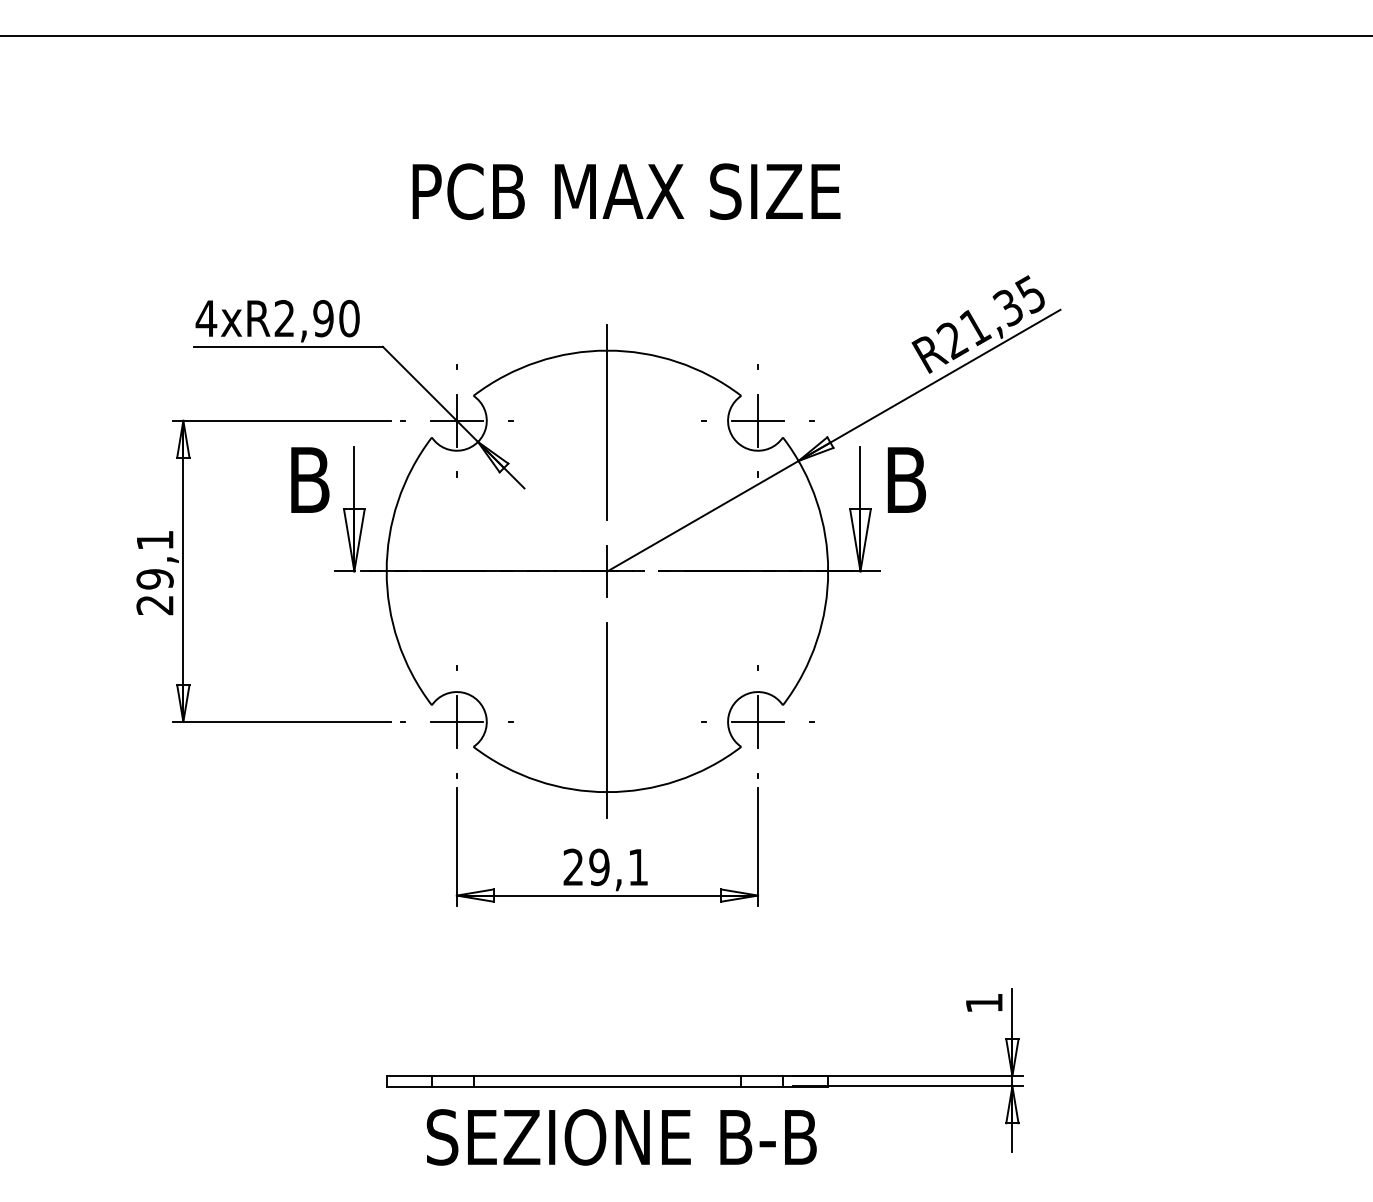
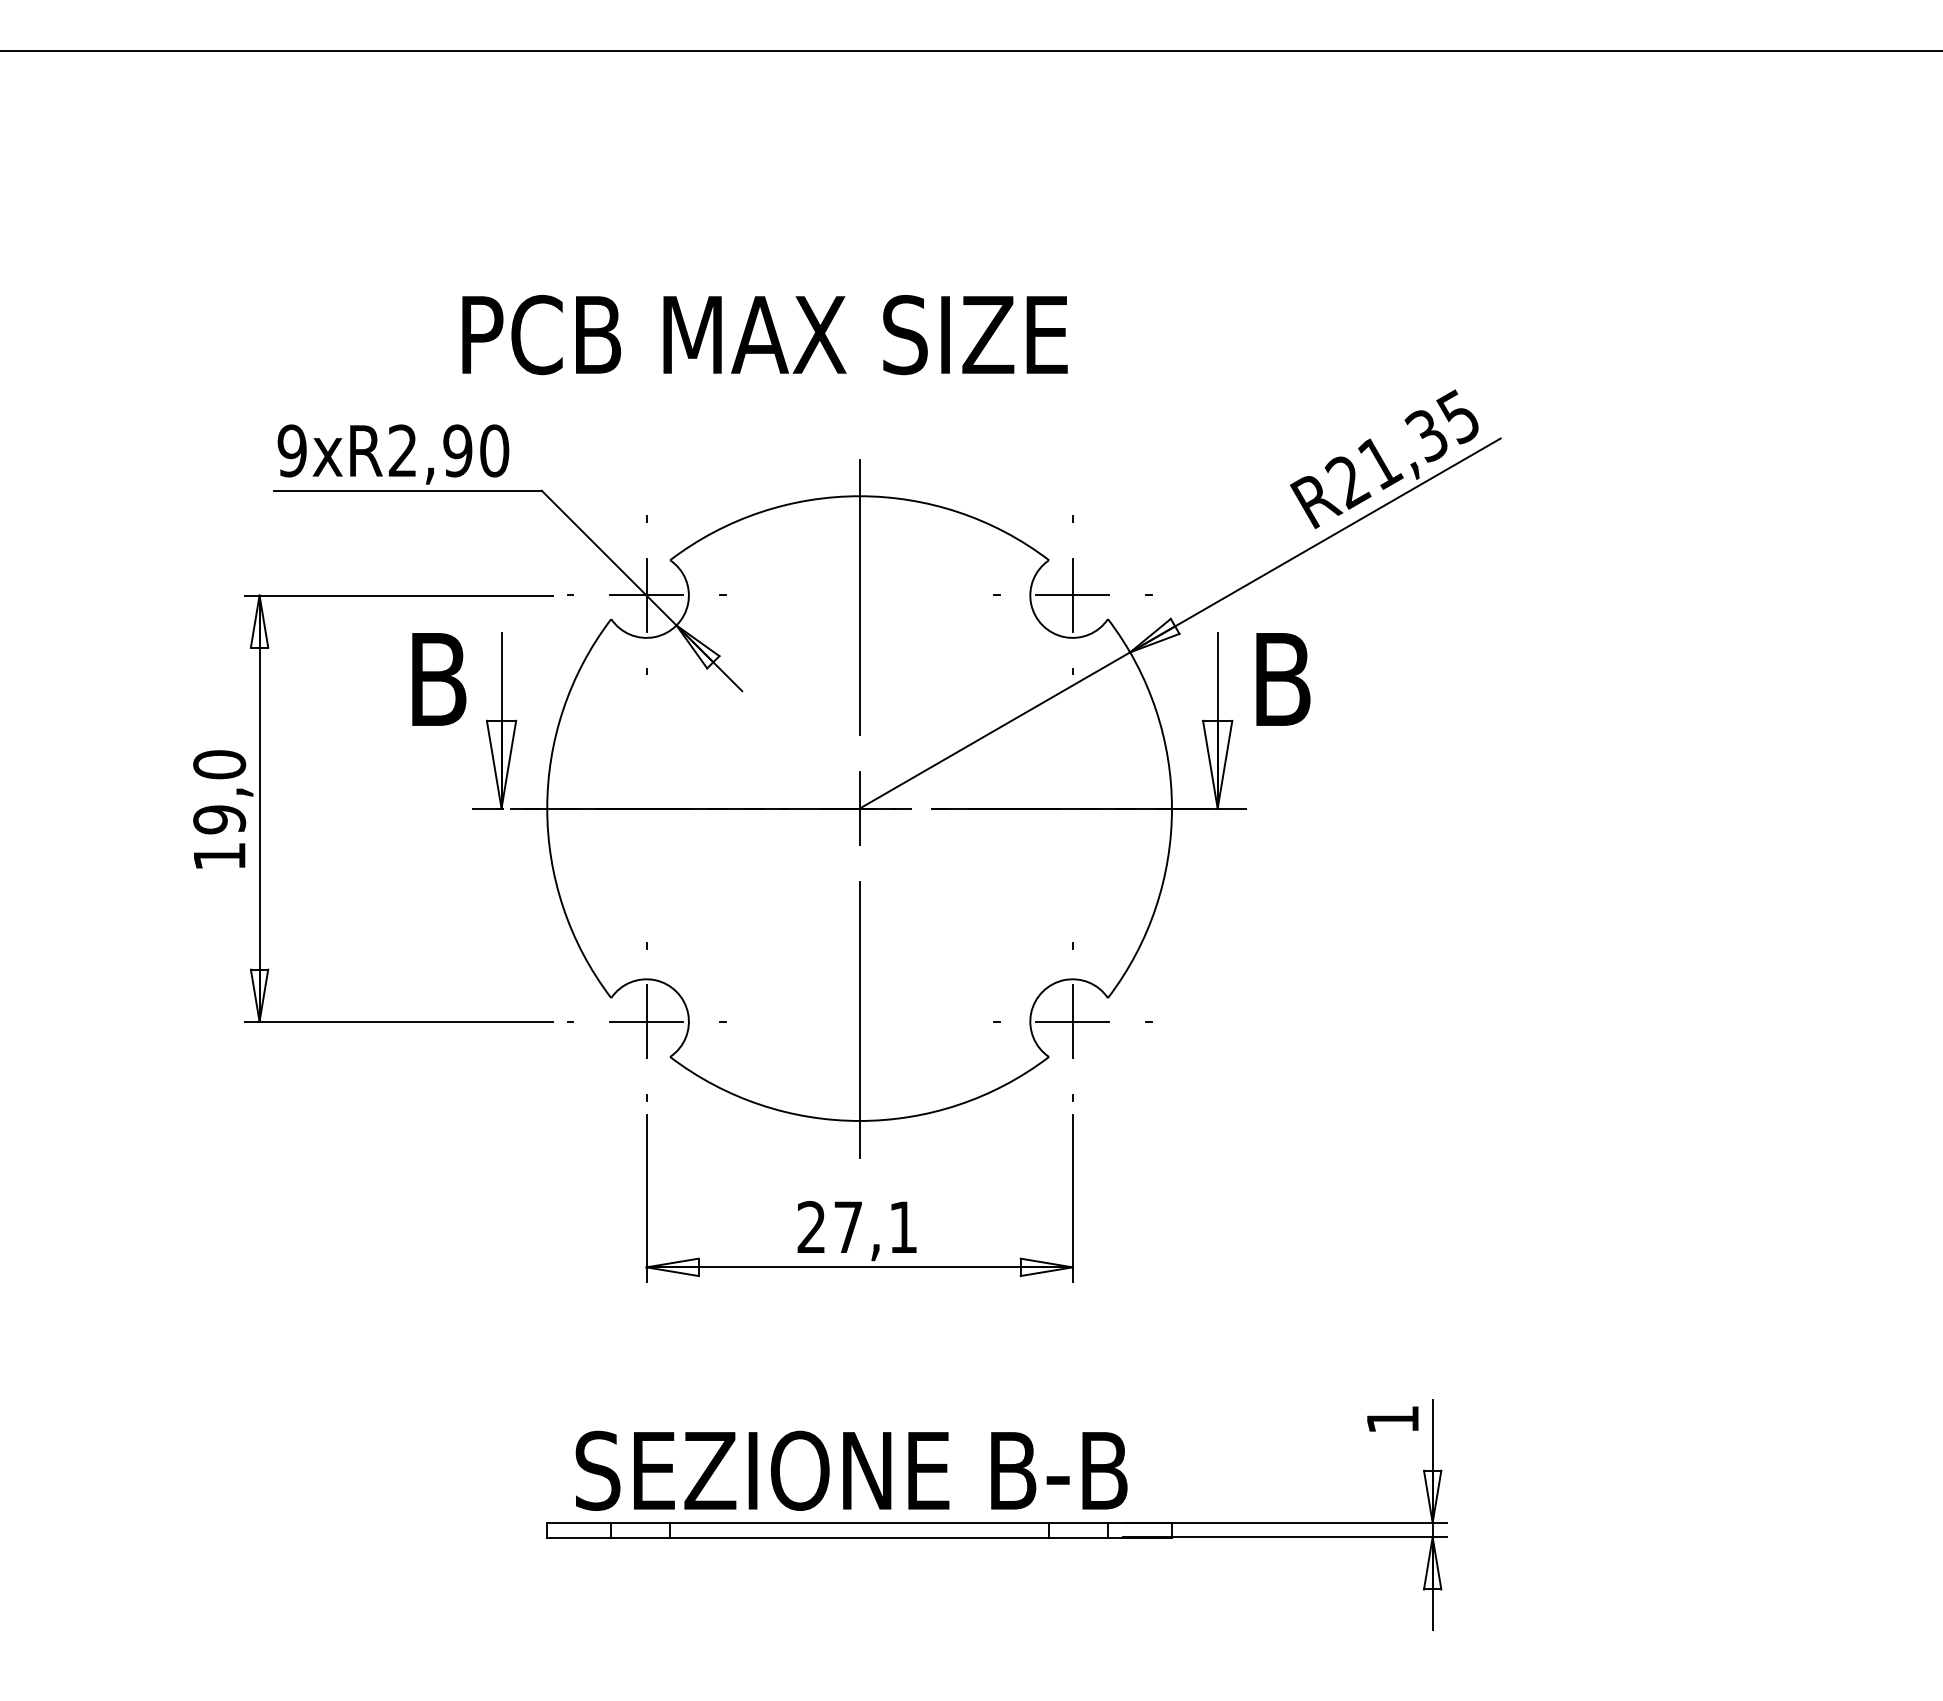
text: (626, 191) -> (764, 334), moved
text: (206, 318) -> (292, 450), 4x -> 9x
text: (154, 572) -> (218, 810), 29,1 -> 19,0
text: (599, 867) -> (848, 1227), 29,1 -> 27,1
text: (621, 1137) -> (851, 1470), moved

